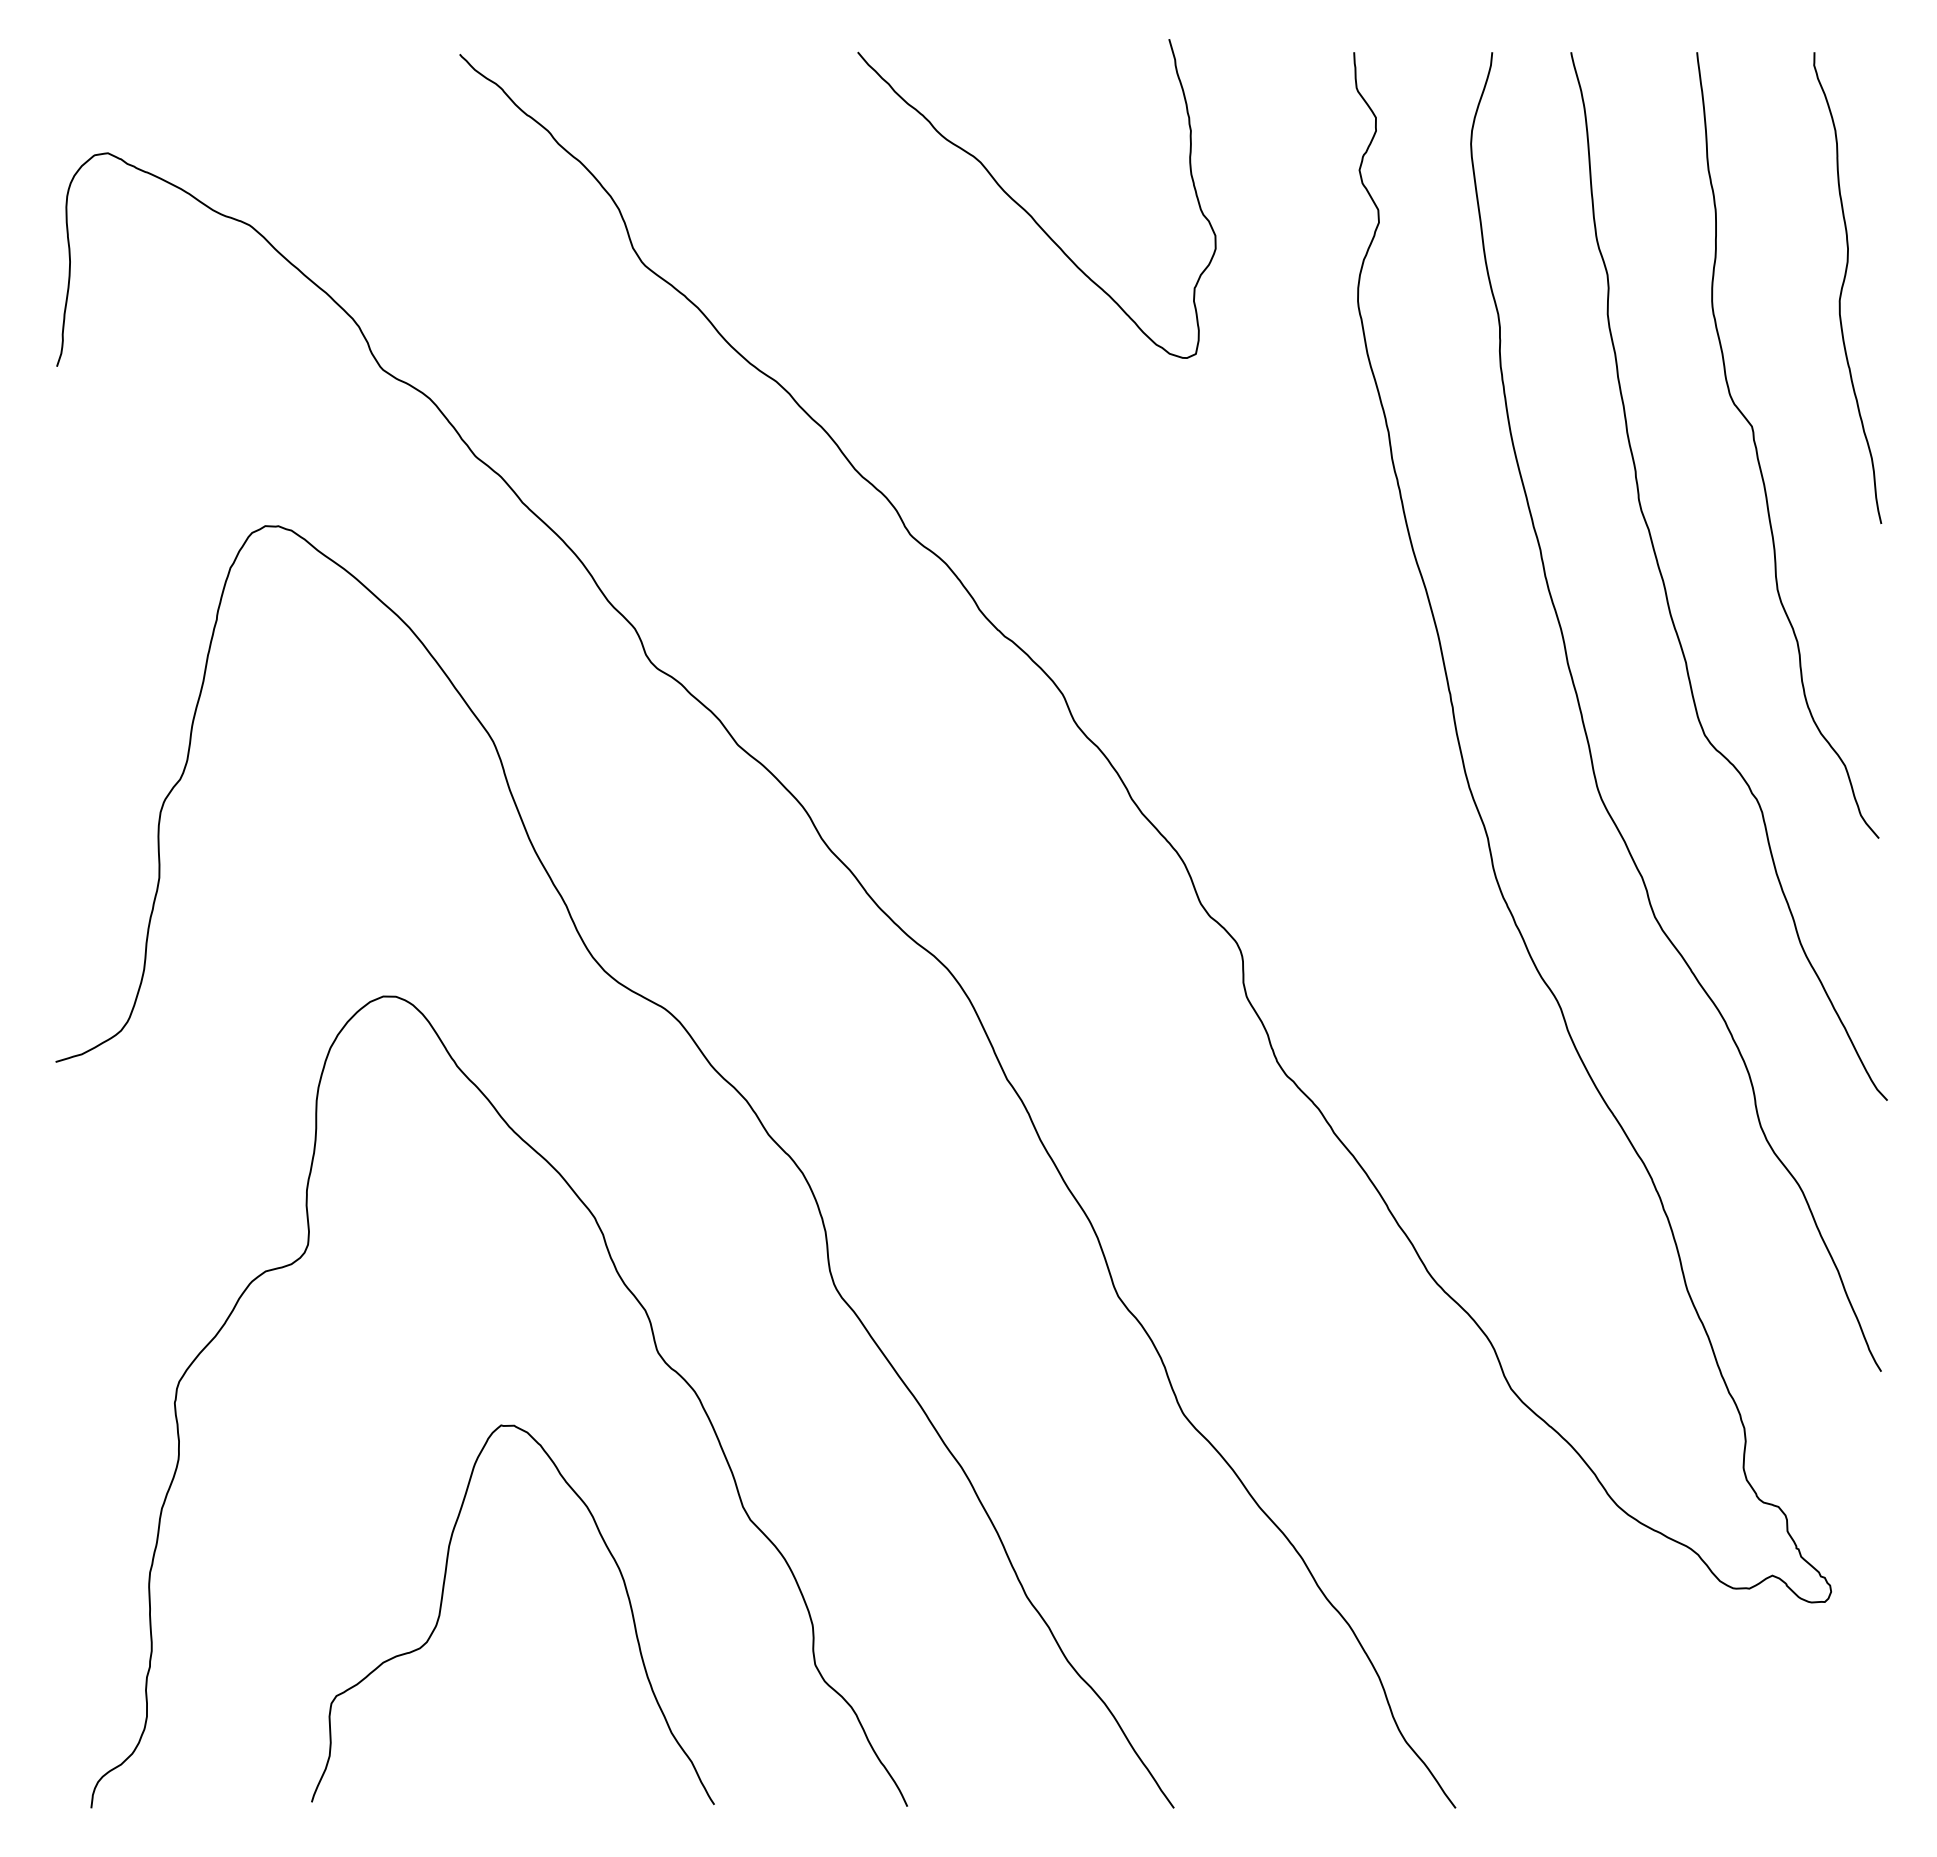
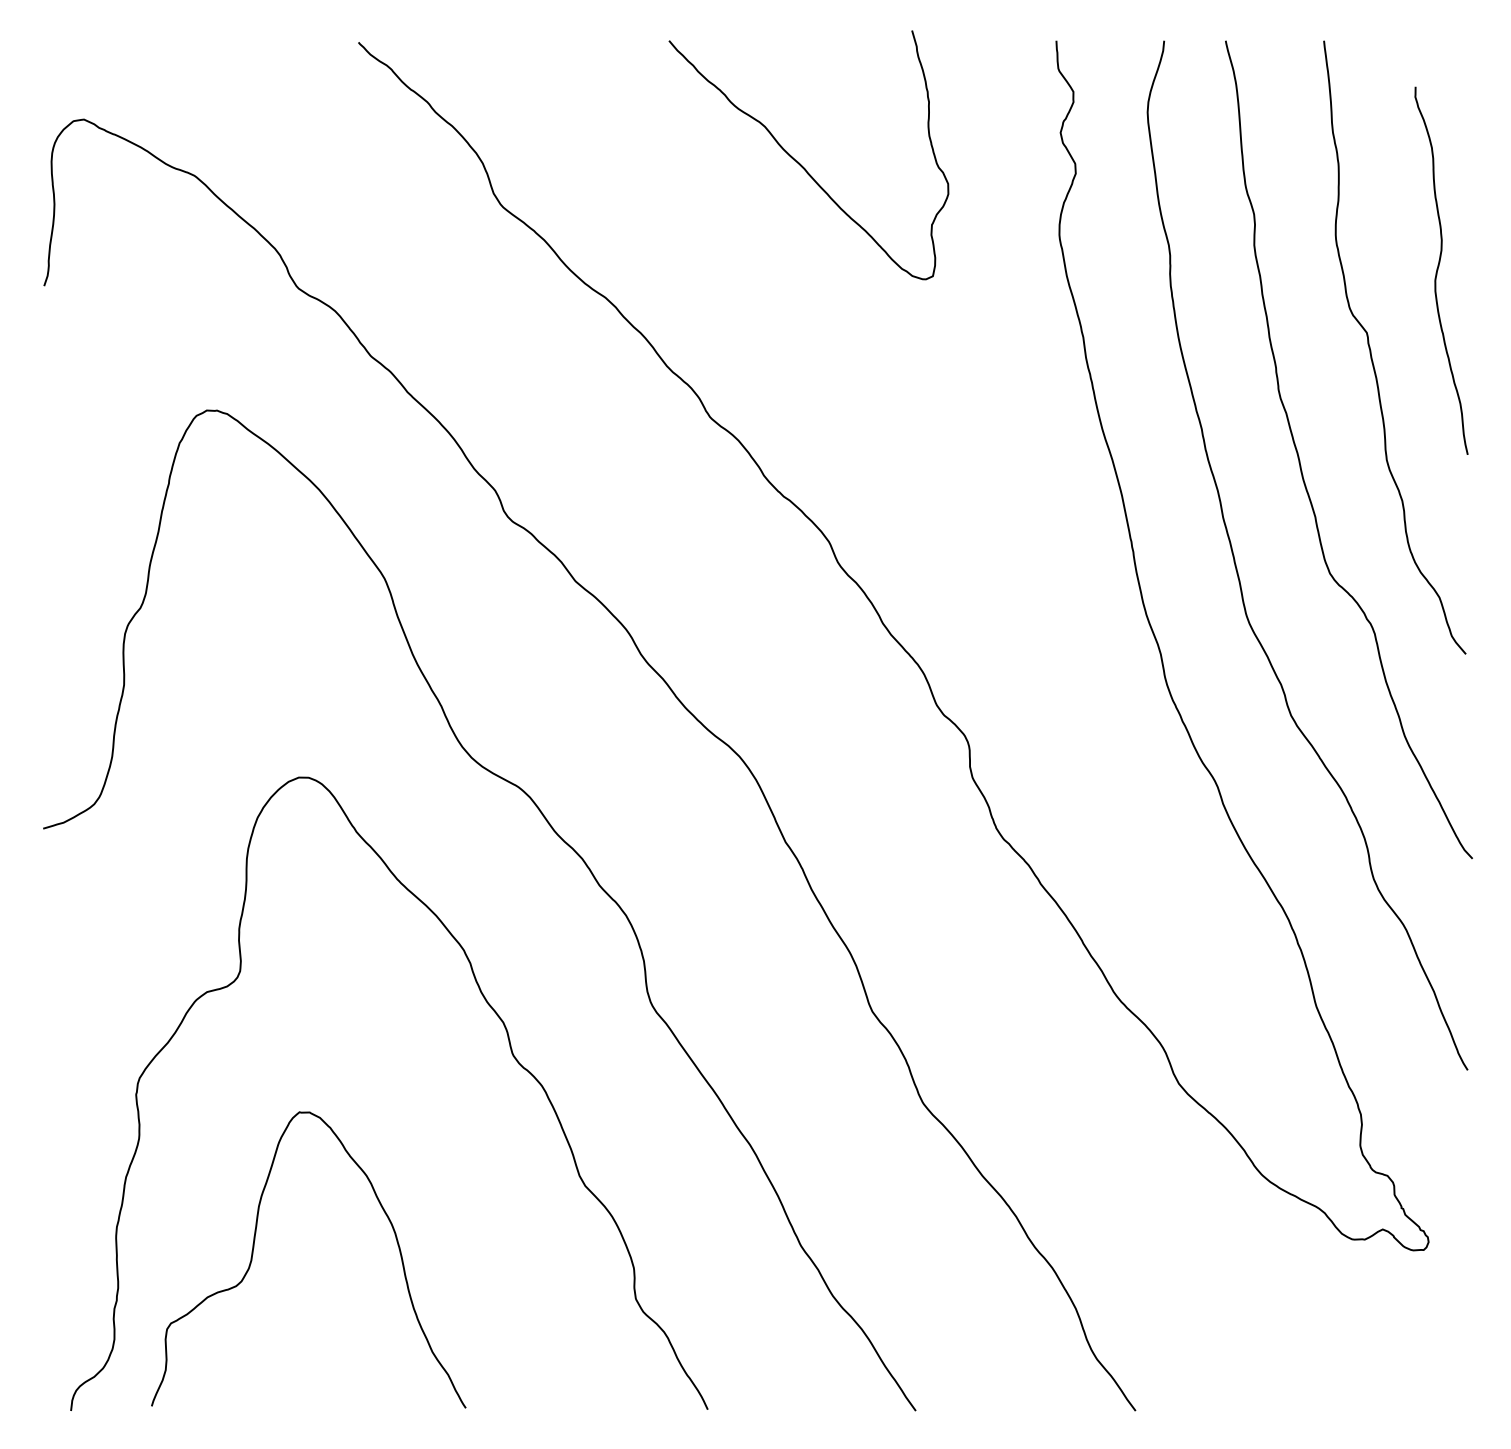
curve: (1843, 287) -> (1438, 270), moved
curve: (442, 1603) -> (253, 1251), moved

